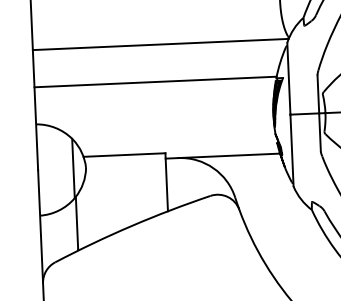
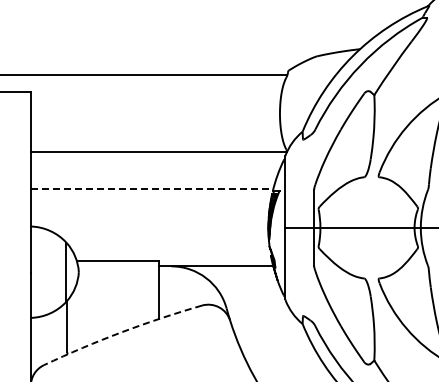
line: (156, 82) -> (152, 189), solid -> dashed
arc: (131, 226) -> (121, 332), solid -> dashed

